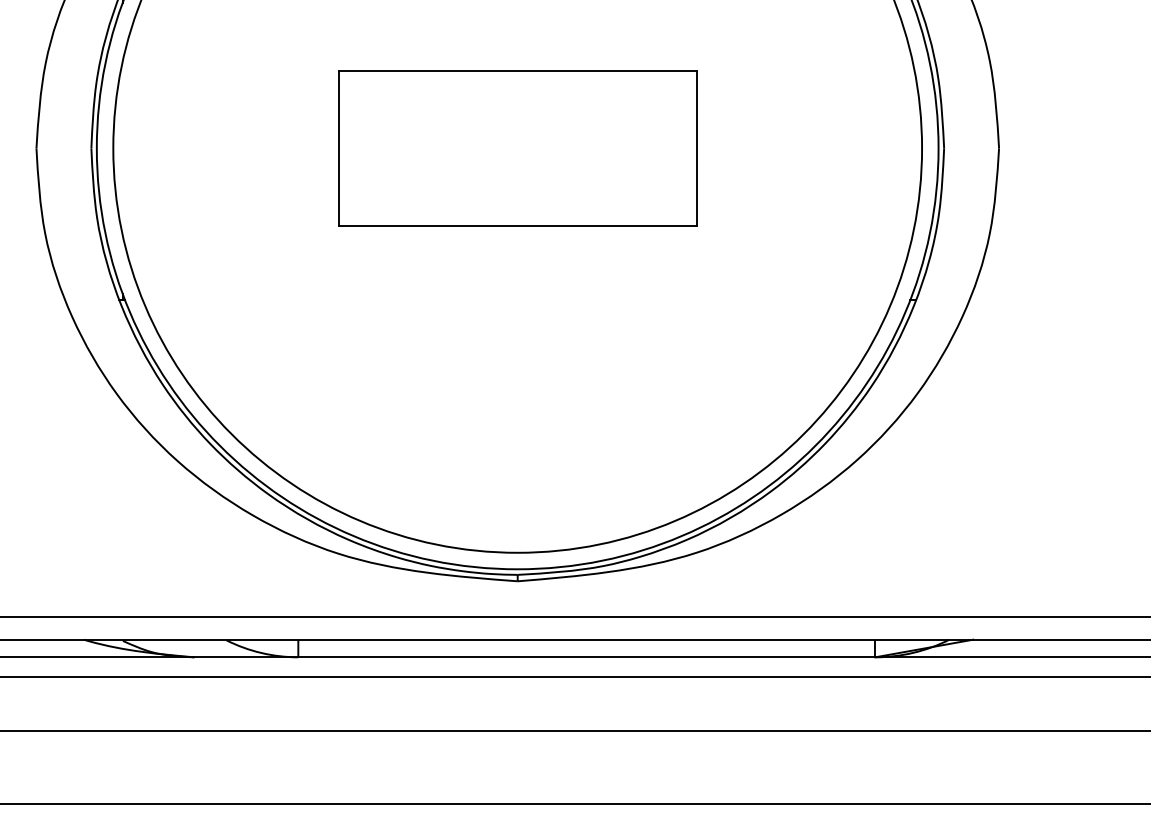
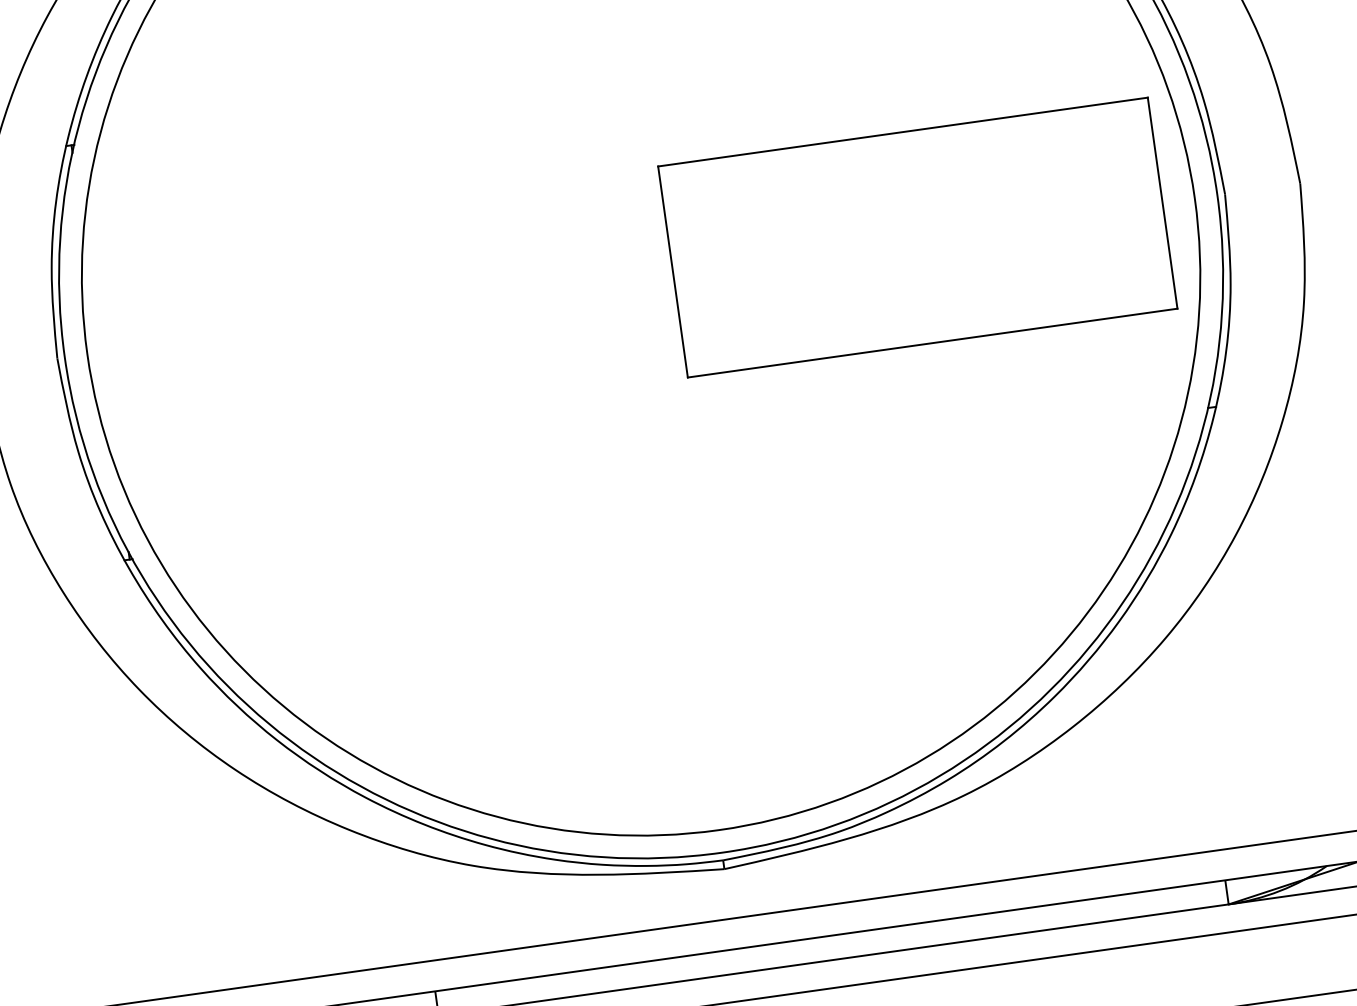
part: (517, 148) -> (917, 237), moved

